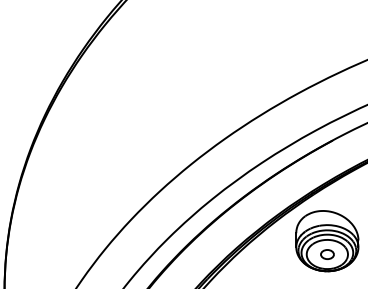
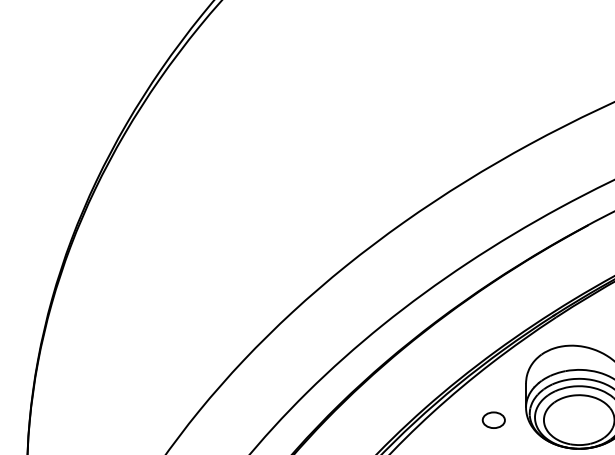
part: (327, 254) -> (493, 420), moved

